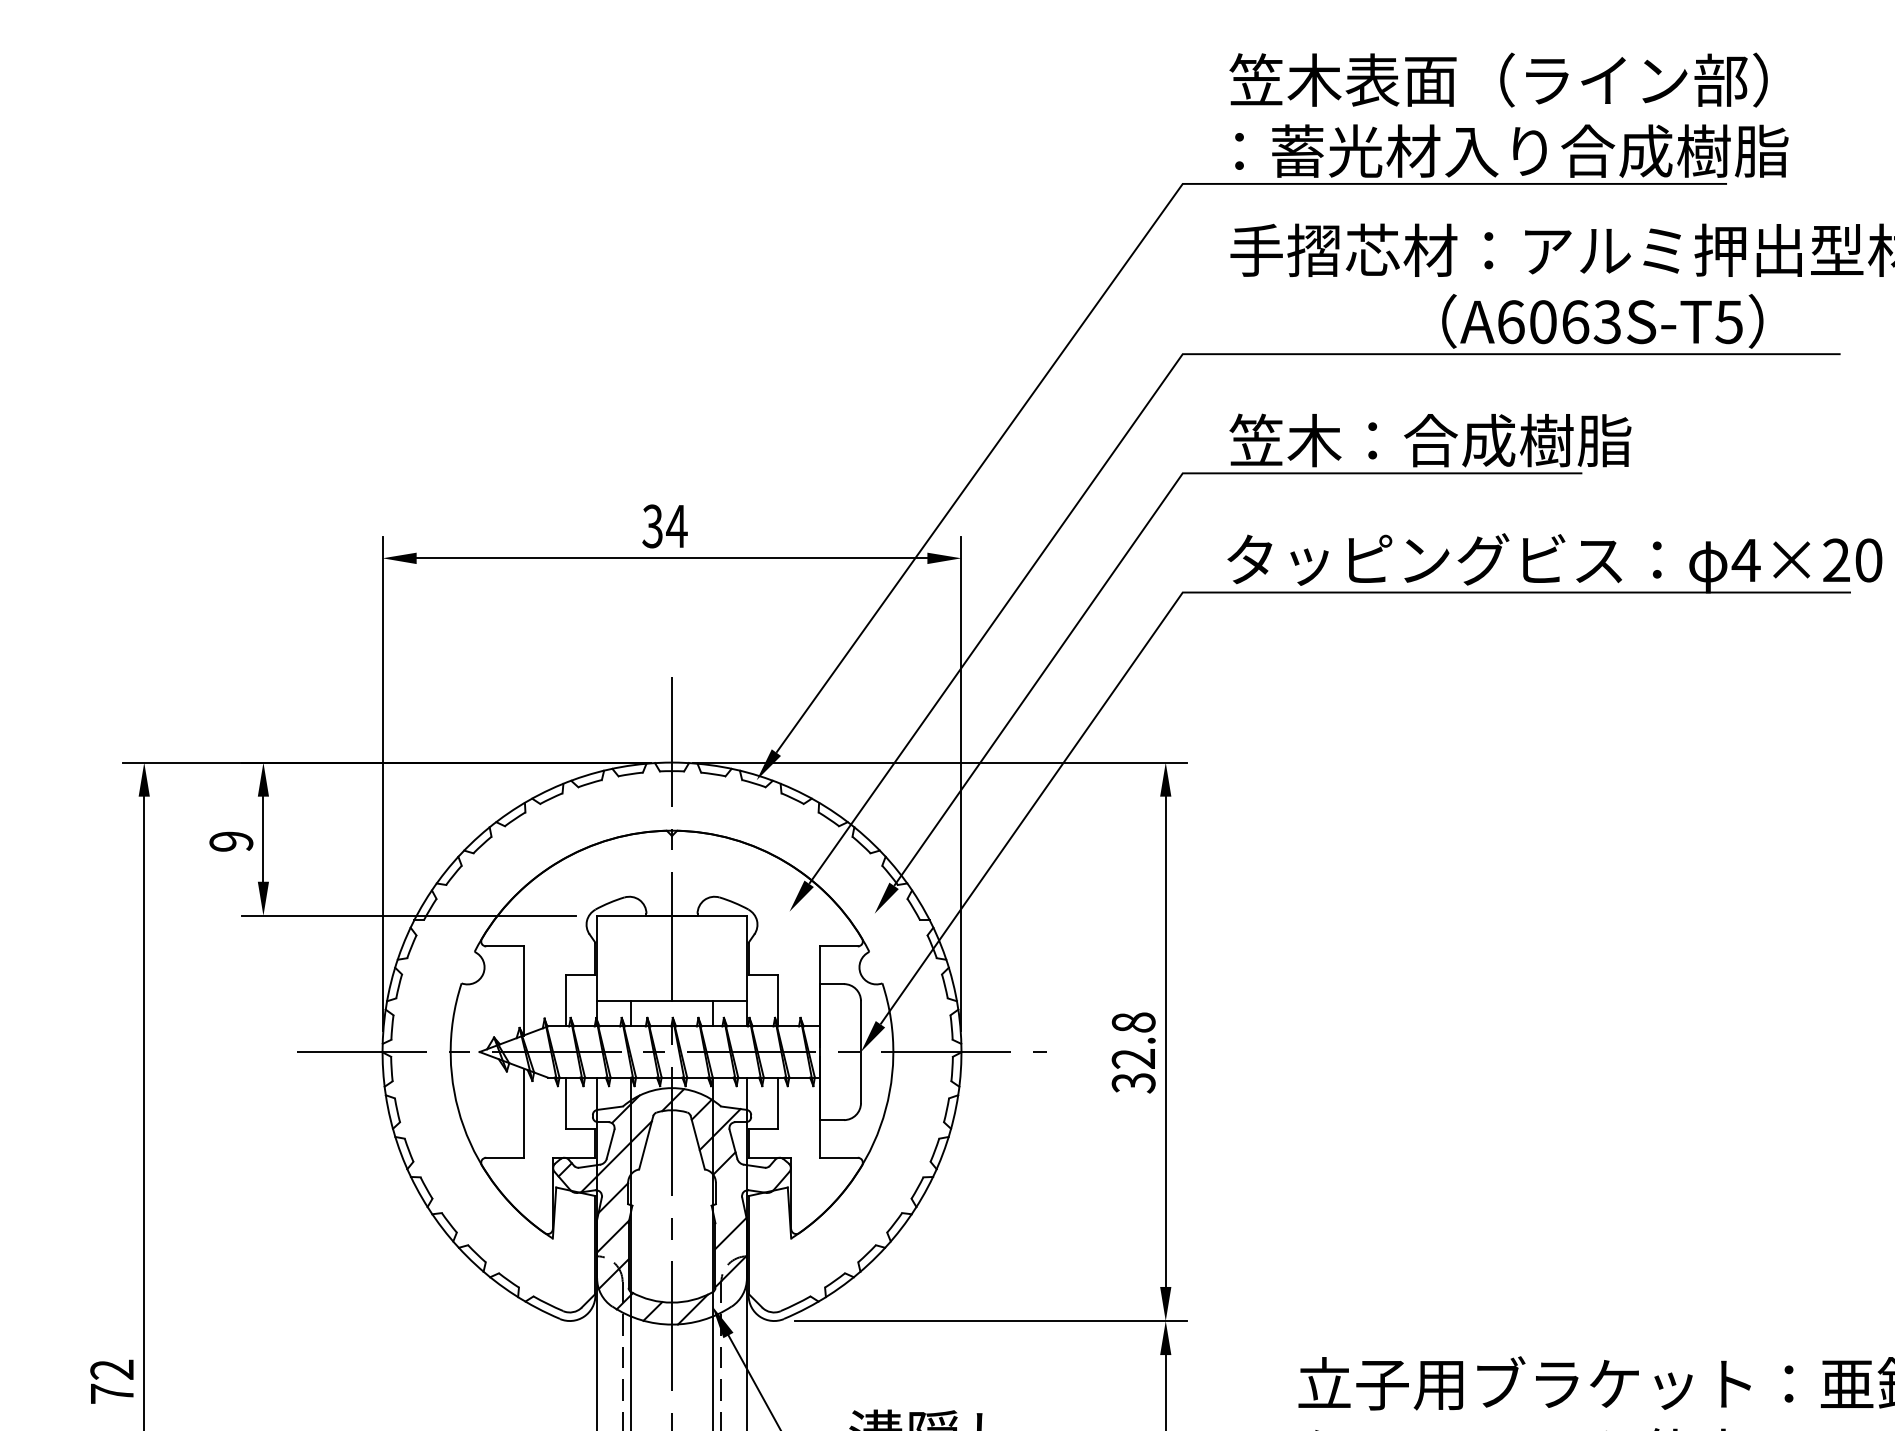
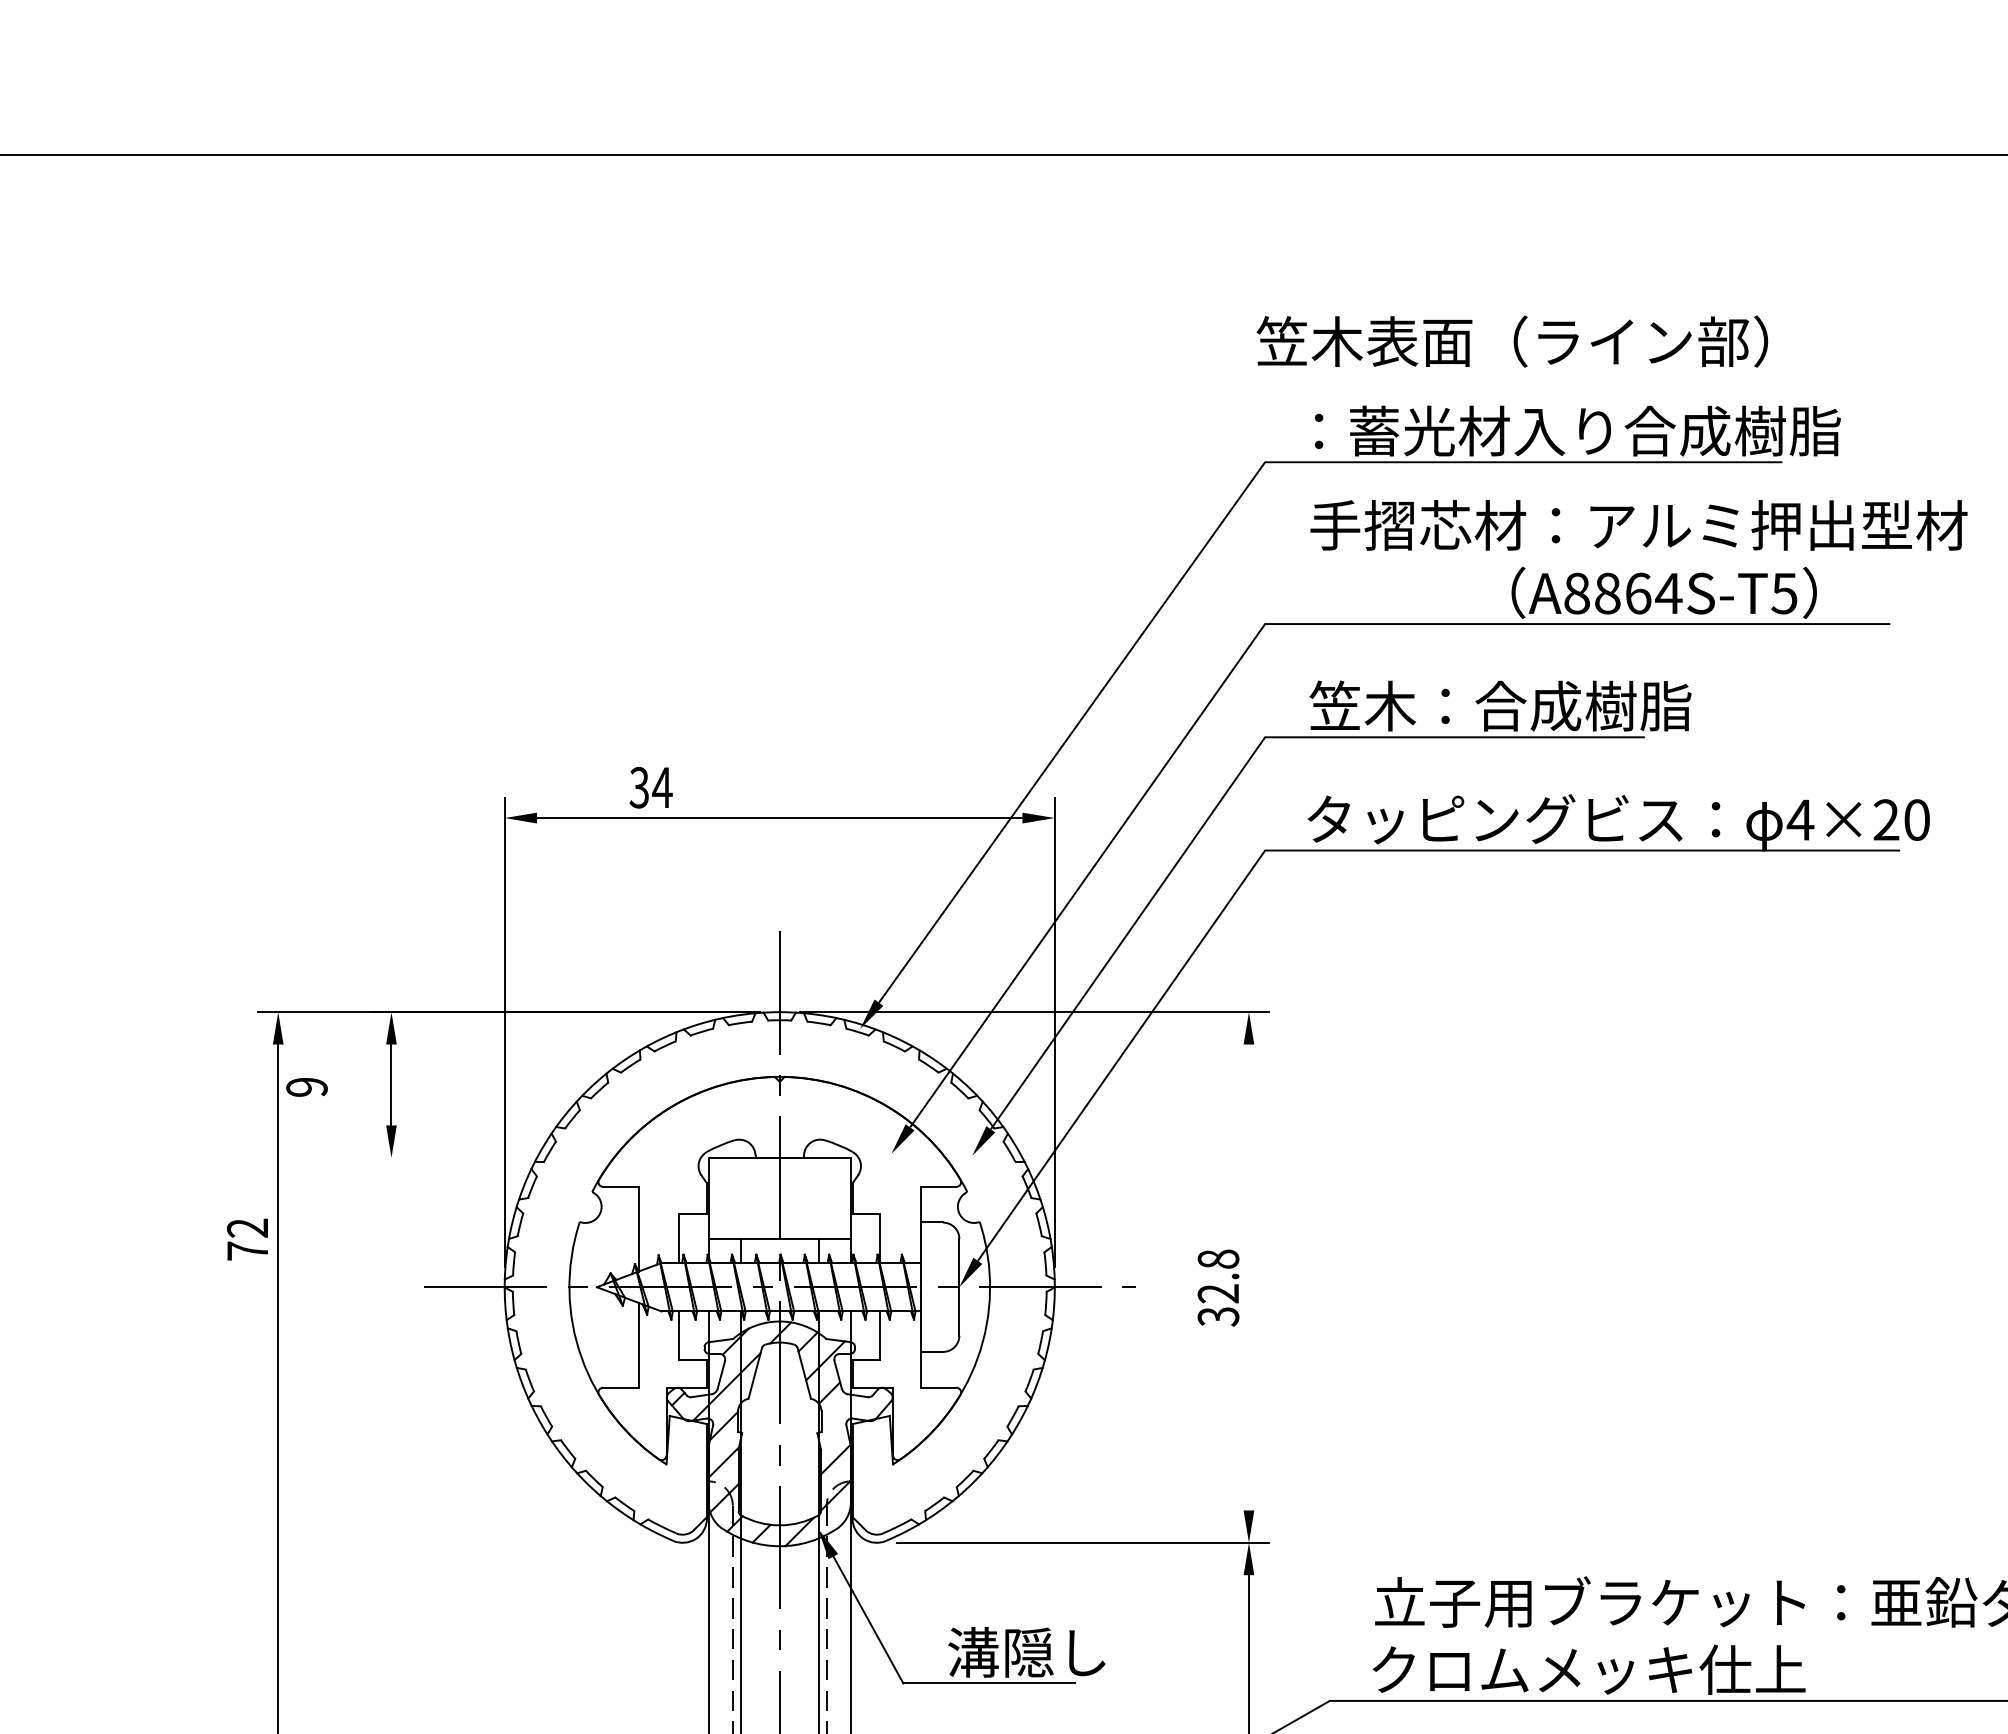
text: (1498, 80) -> (1512, 341), moved
text: (1559, 322) -> (1623, 593), A6063S-T5 -> A8864S-T5
text: (664, 526) -> (650, 787), moved
text: (230, 841) -> (306, 1087), moved
line: (408, 915) -> (529, 1157), removed
line: (1165, 1041) -> (1248, 1277), removed
text: (111, 1381) -> (247, 1239), moved

